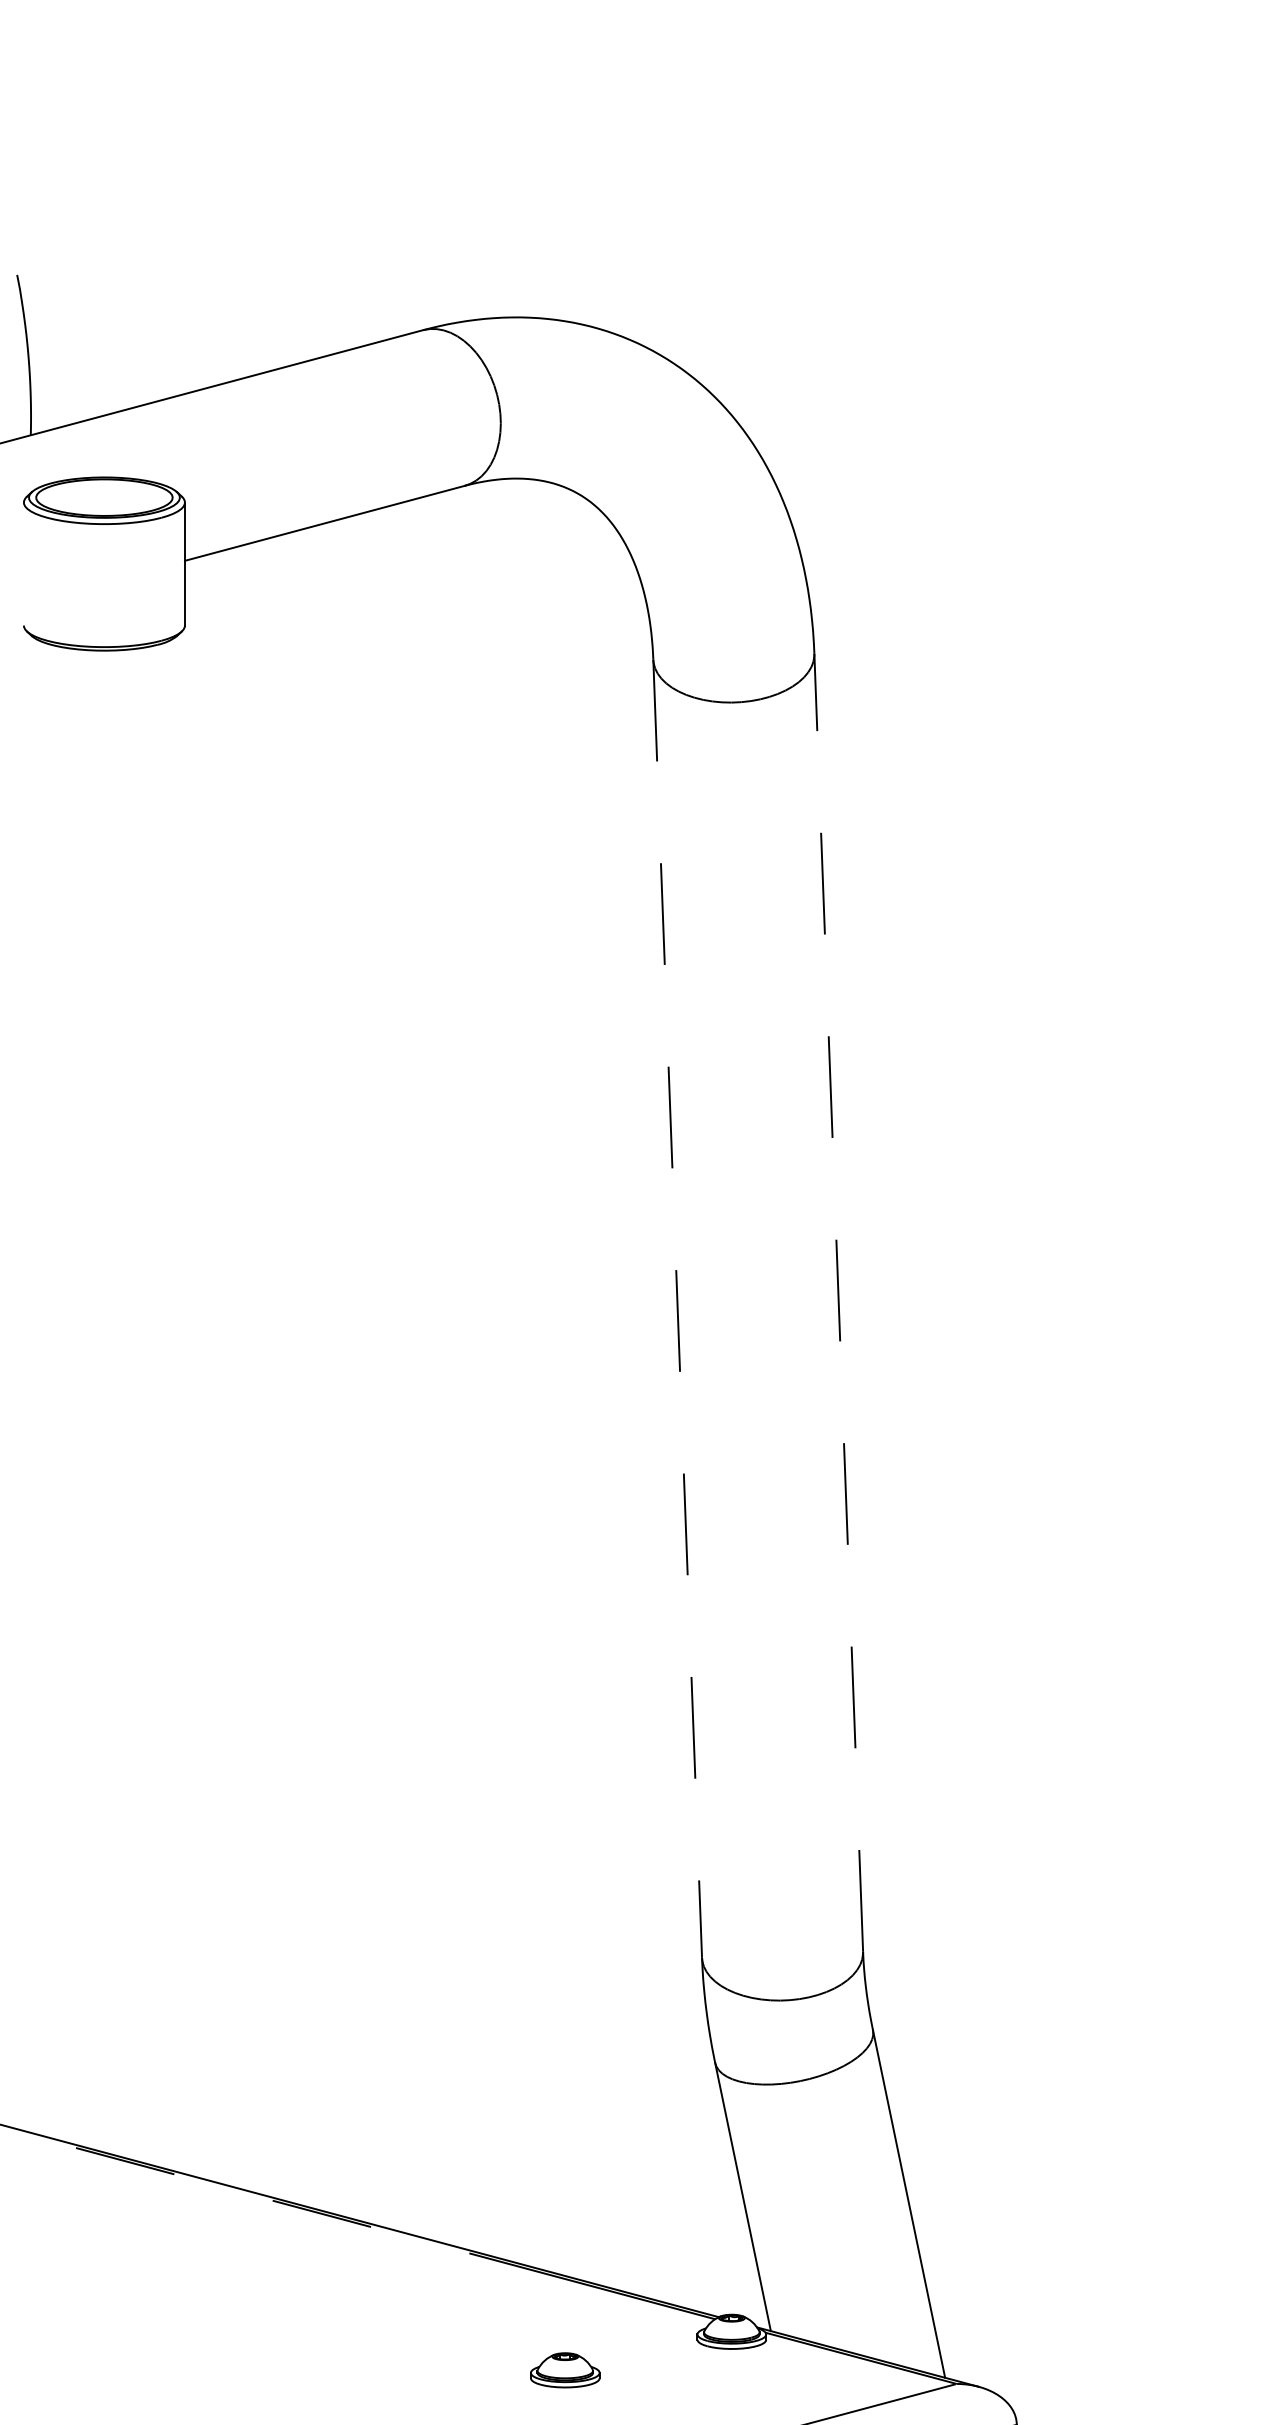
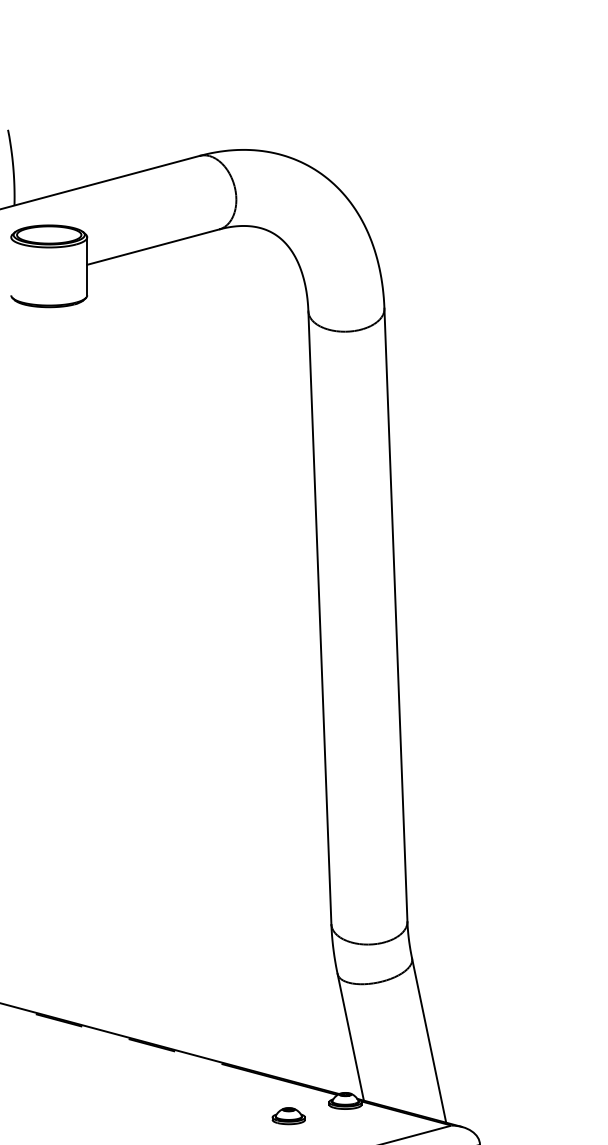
line: (837, 1303) -> (395, 615), dashed -> solid
line: (676, 1307) -> (319, 617), dashed -> solid
part: (564, 2371) -> (288, 1116), moved

